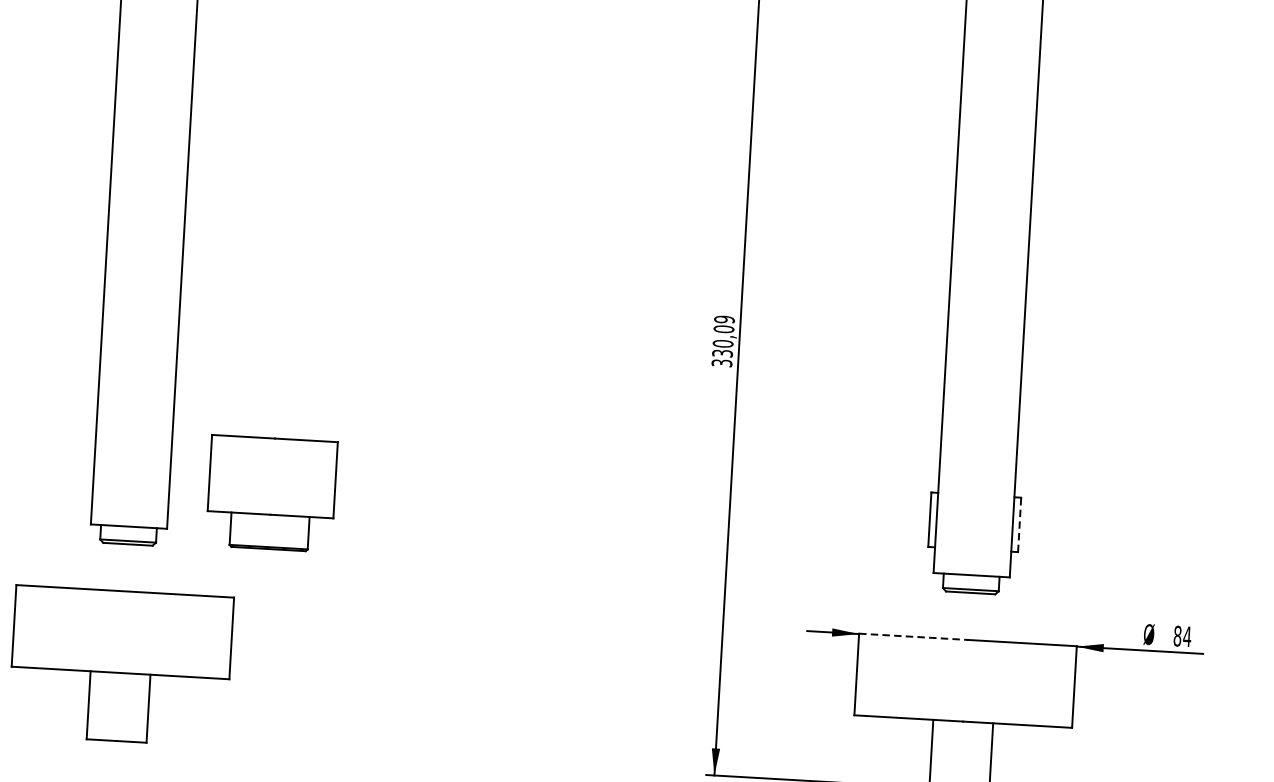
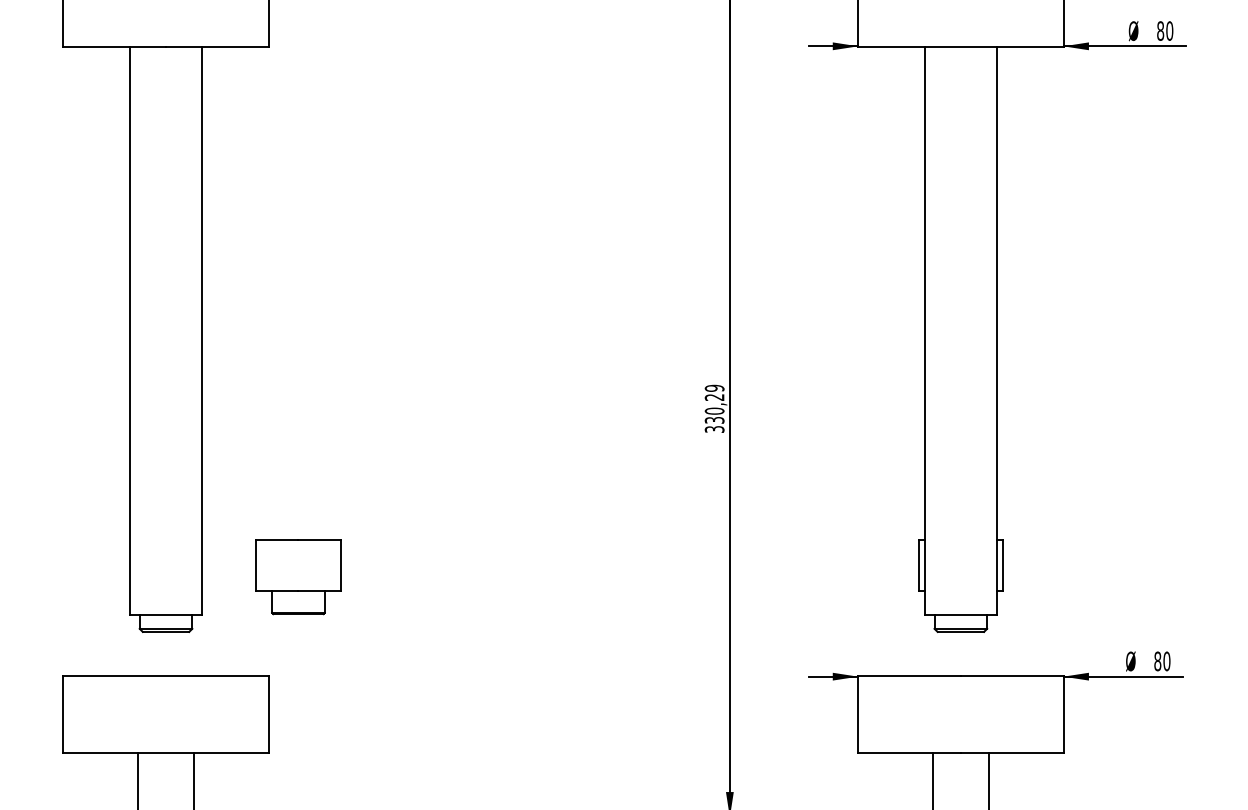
text: (723, 329) -> (714, 397), 330,09 -> 330,29
part: (271, 494) -> (298, 577), size x0.71
line: (1019, 525) -> (1003, 565), dashed -> solid
text: (1186, 636) -> (1166, 661), 84 -> 80
line: (914, 637) -> (910, 676), dashed -> solid

